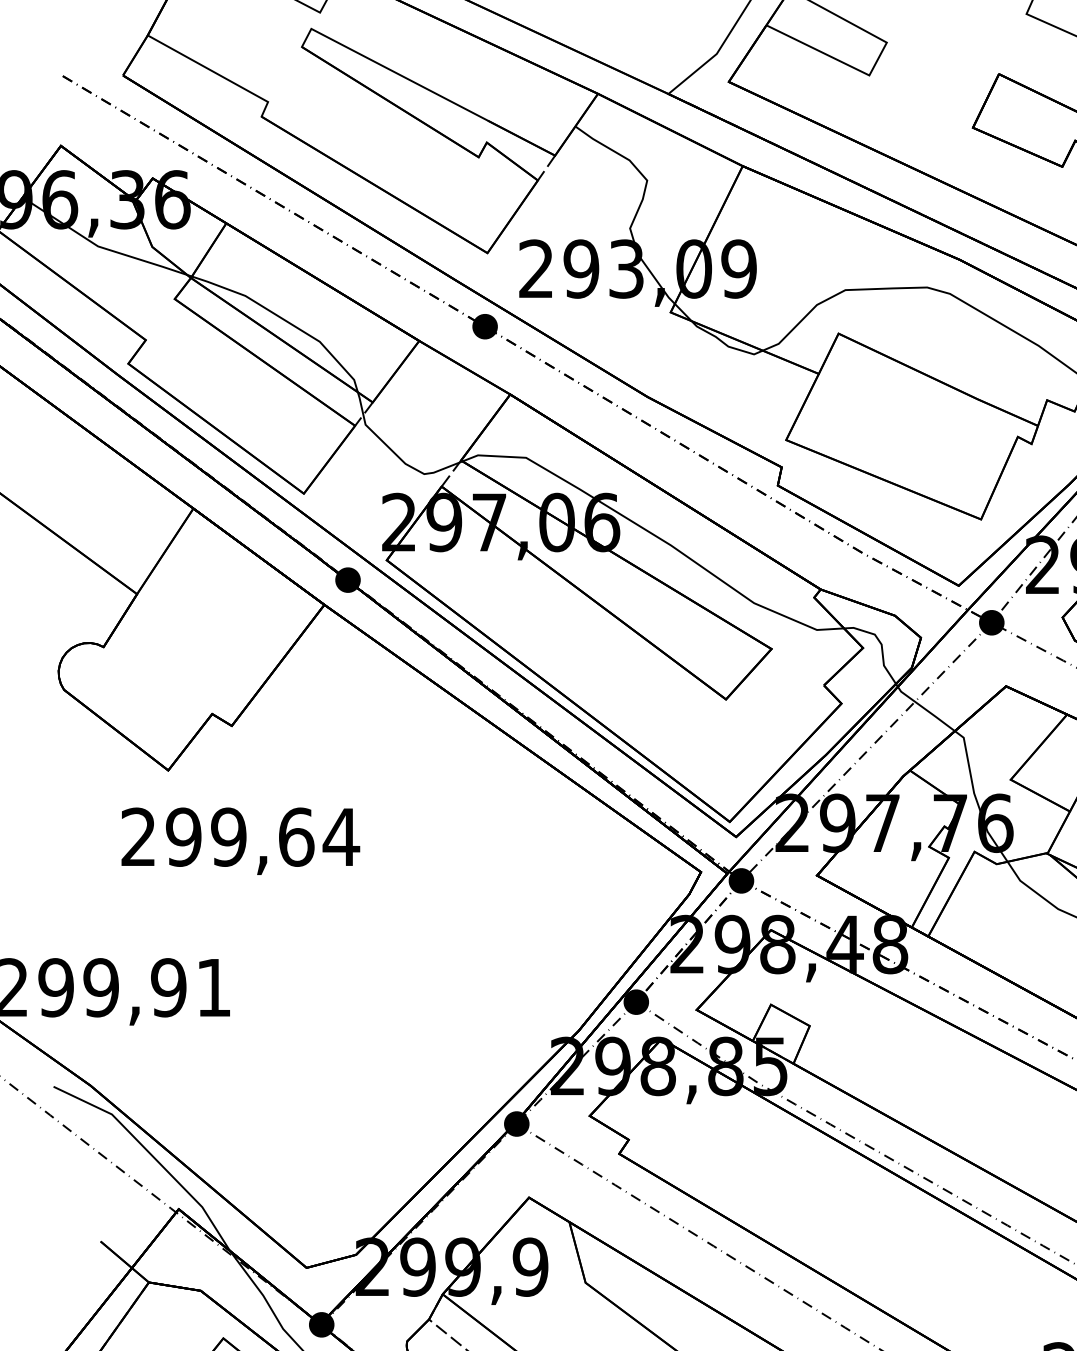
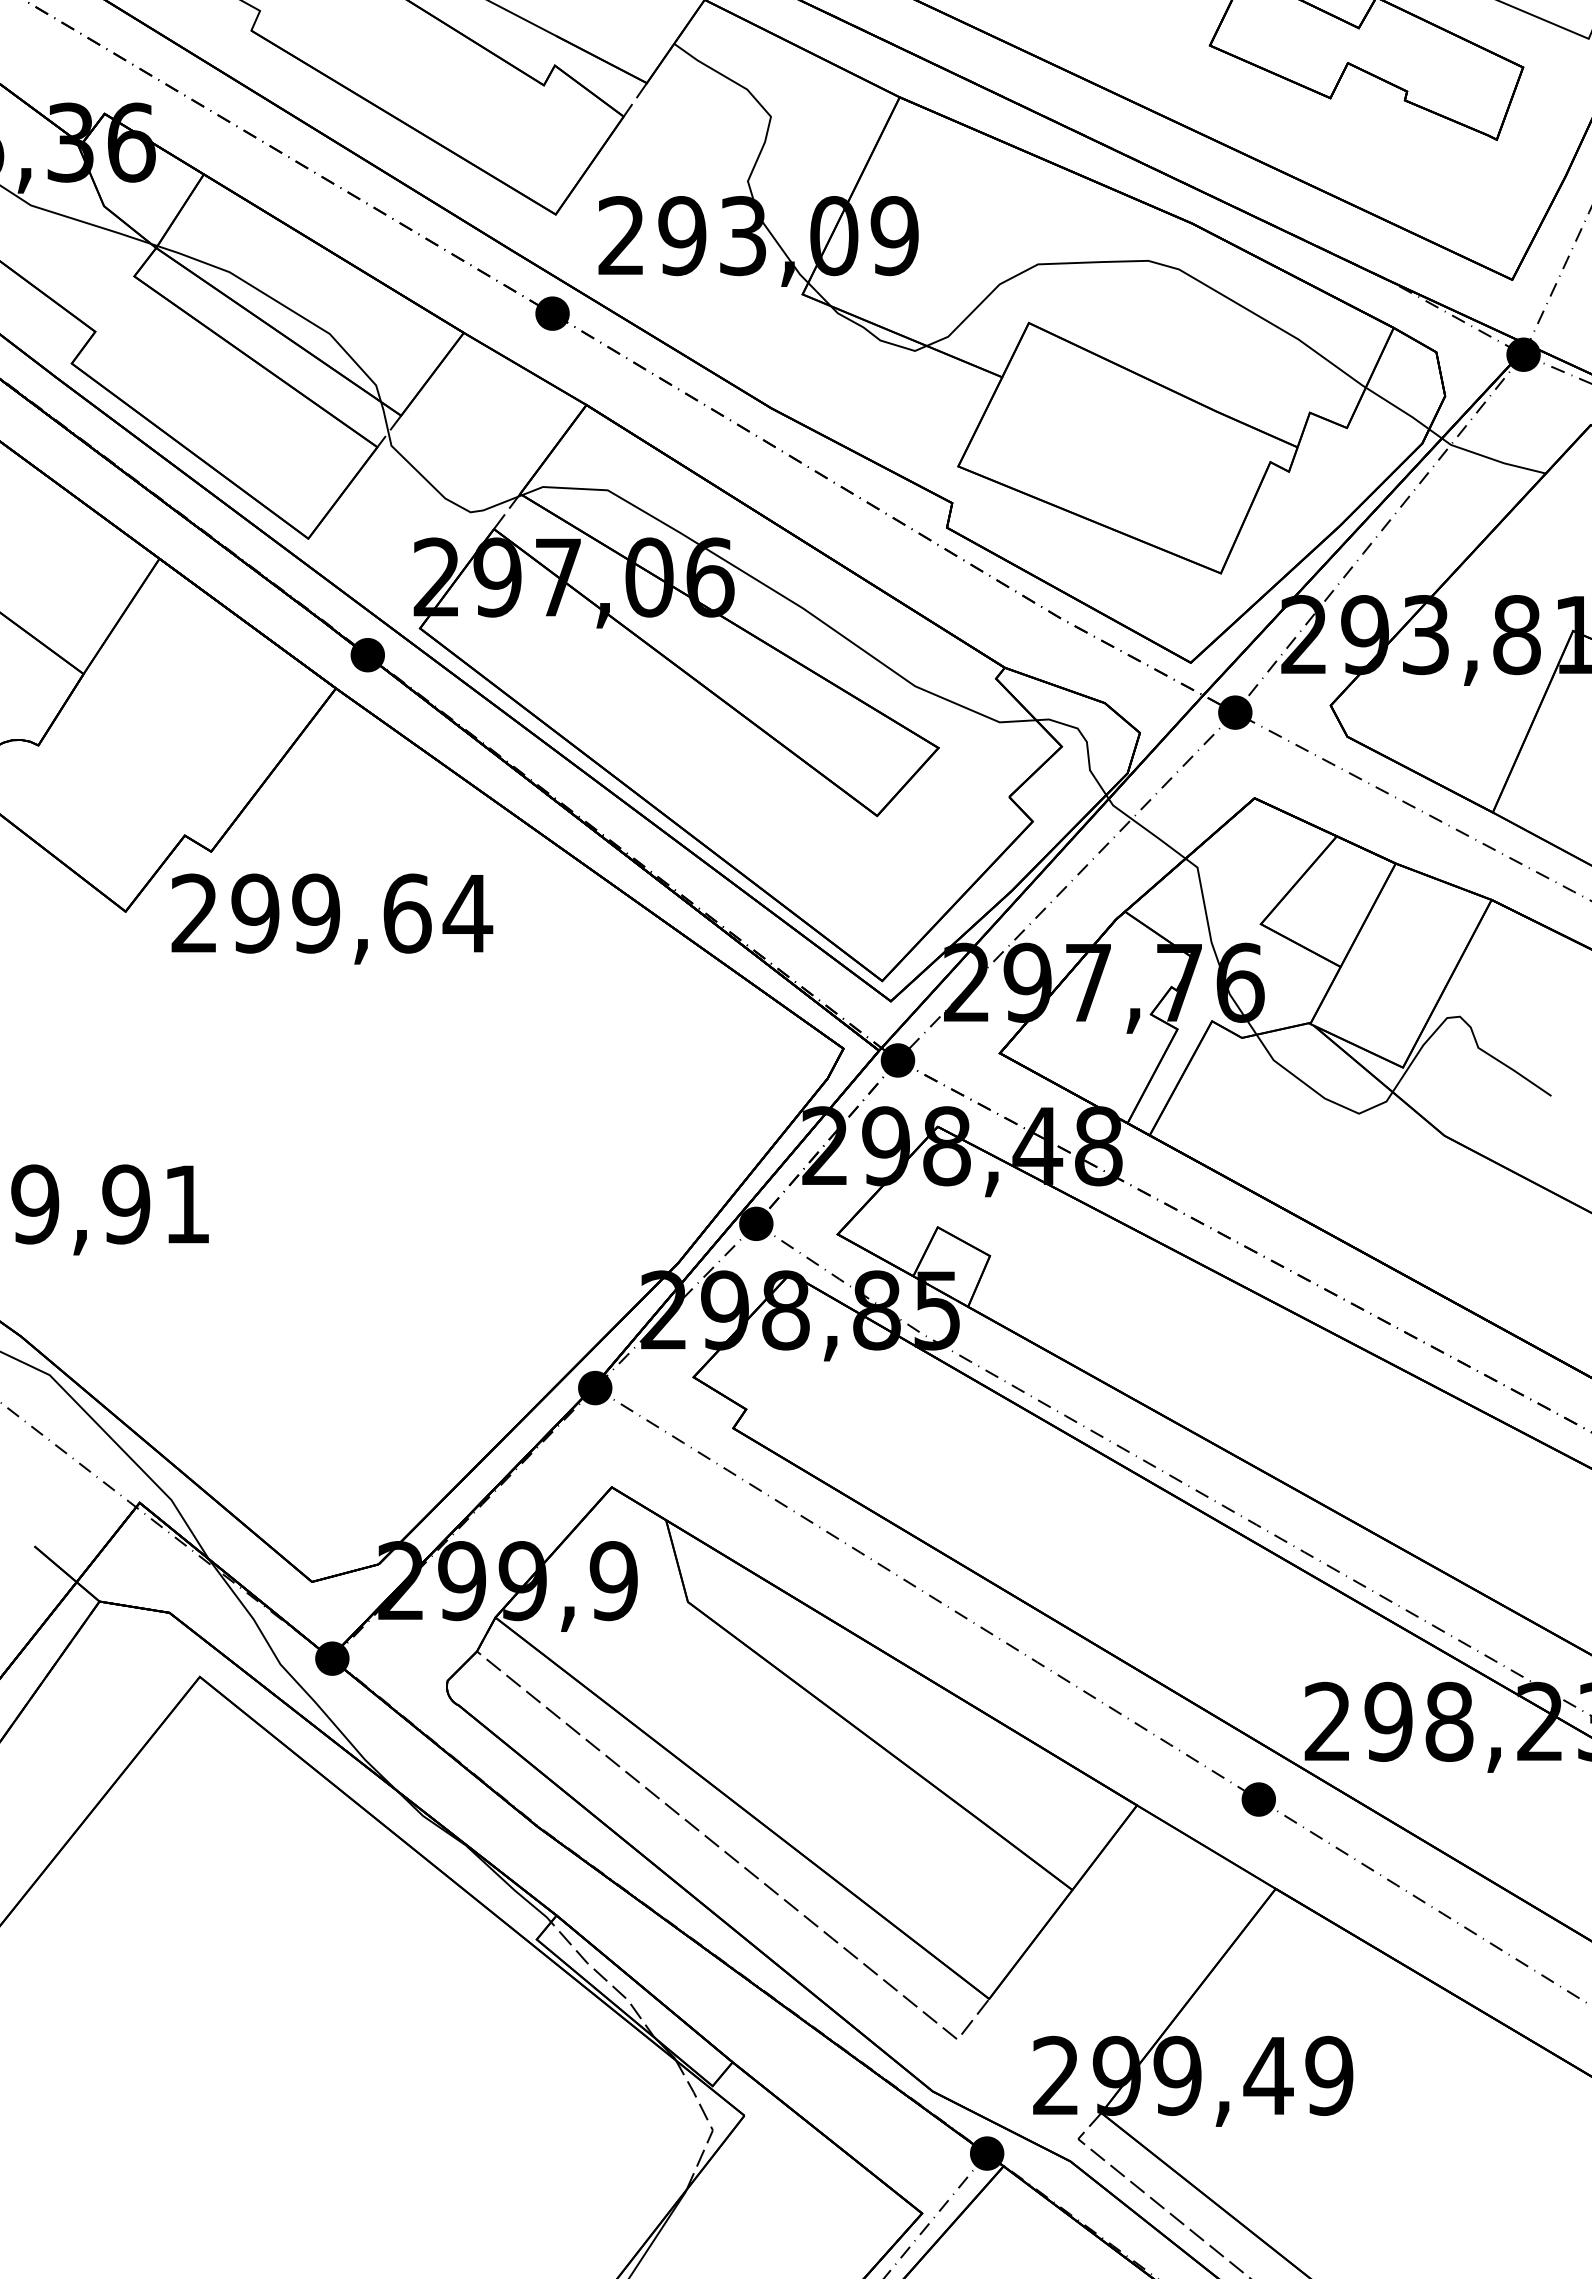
text: (240, 840) -> (332, 918), moved

